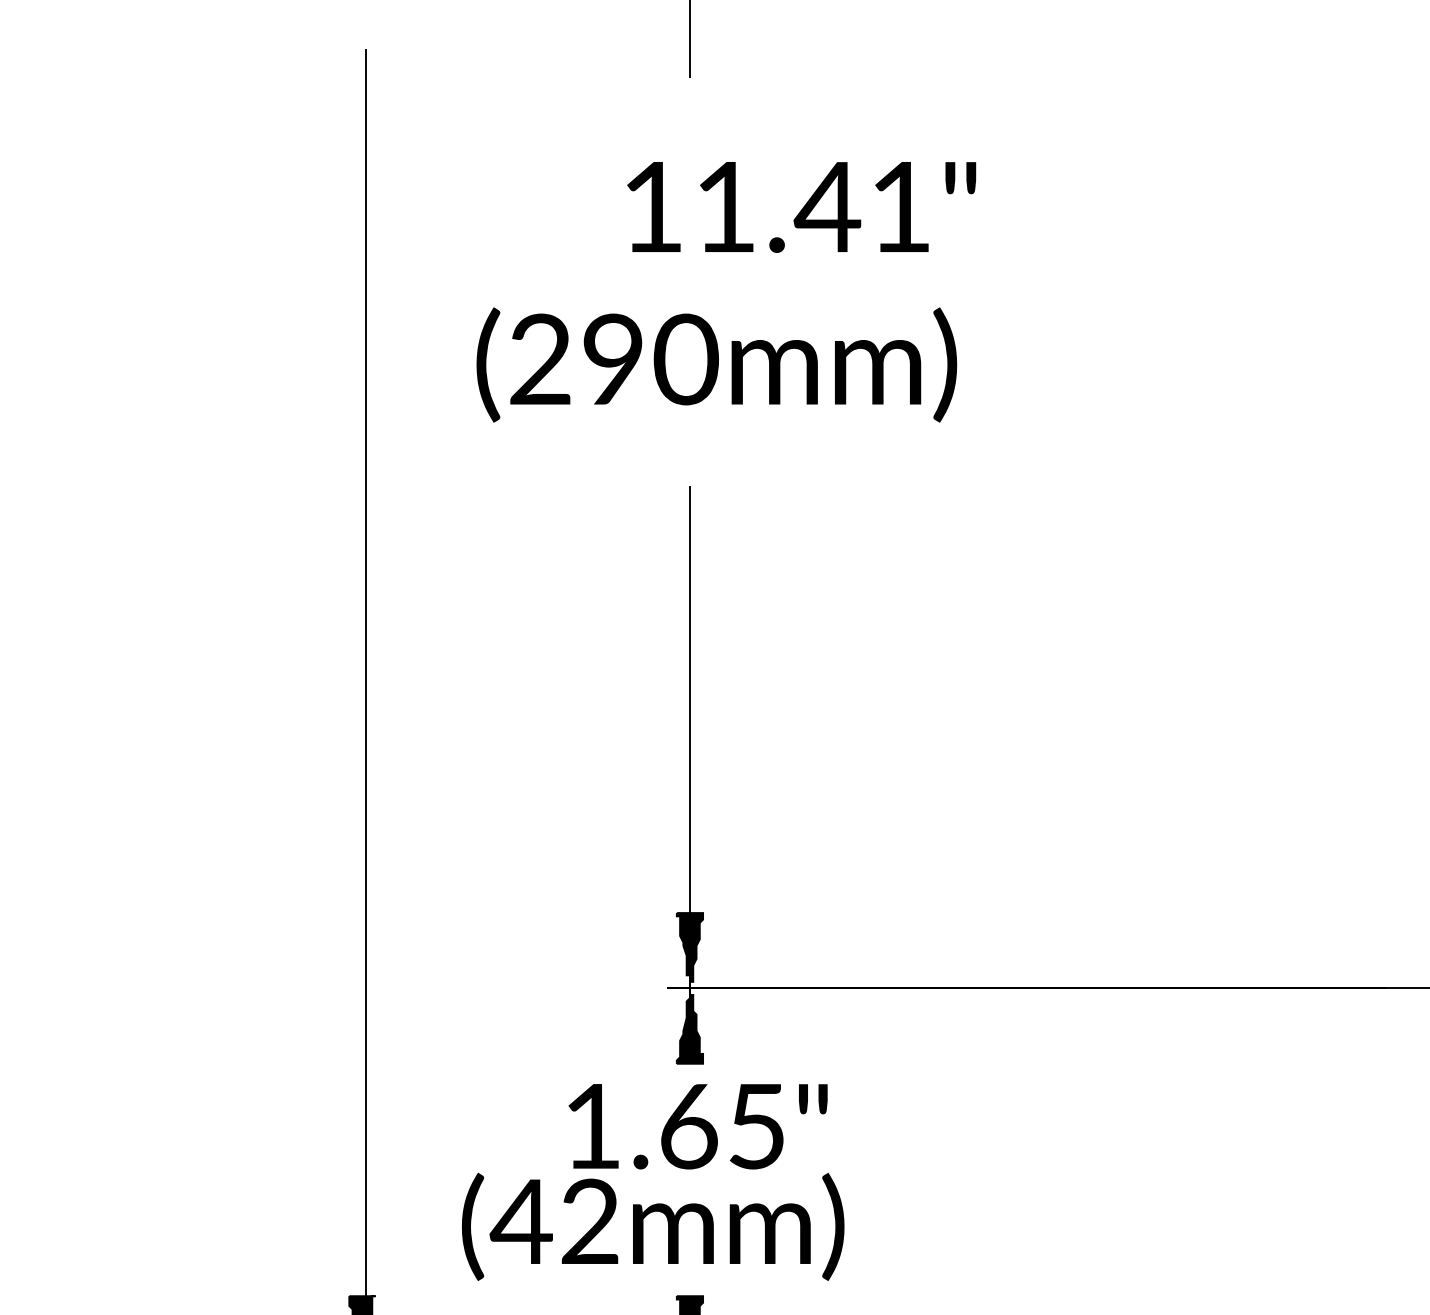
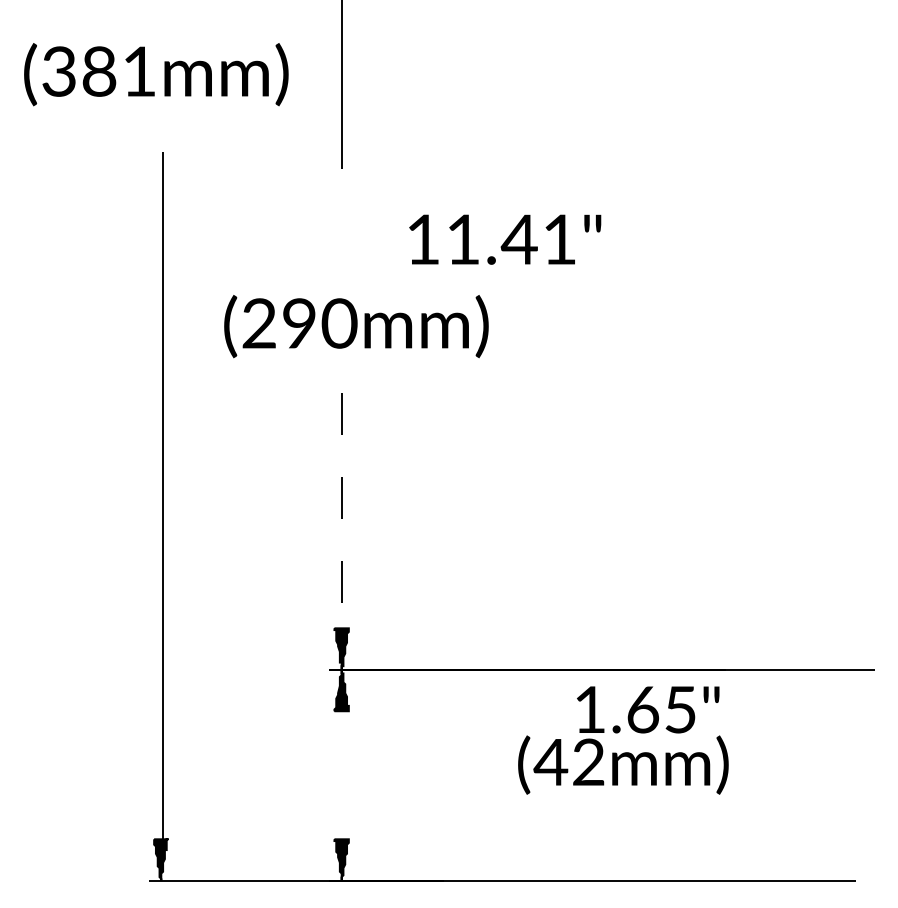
text: (802, 206) -> (505, 239), moved
line: (689, 699) -> (341, 510), solid -> dashed
text: (653, 1182) -> (623, 740), moved

